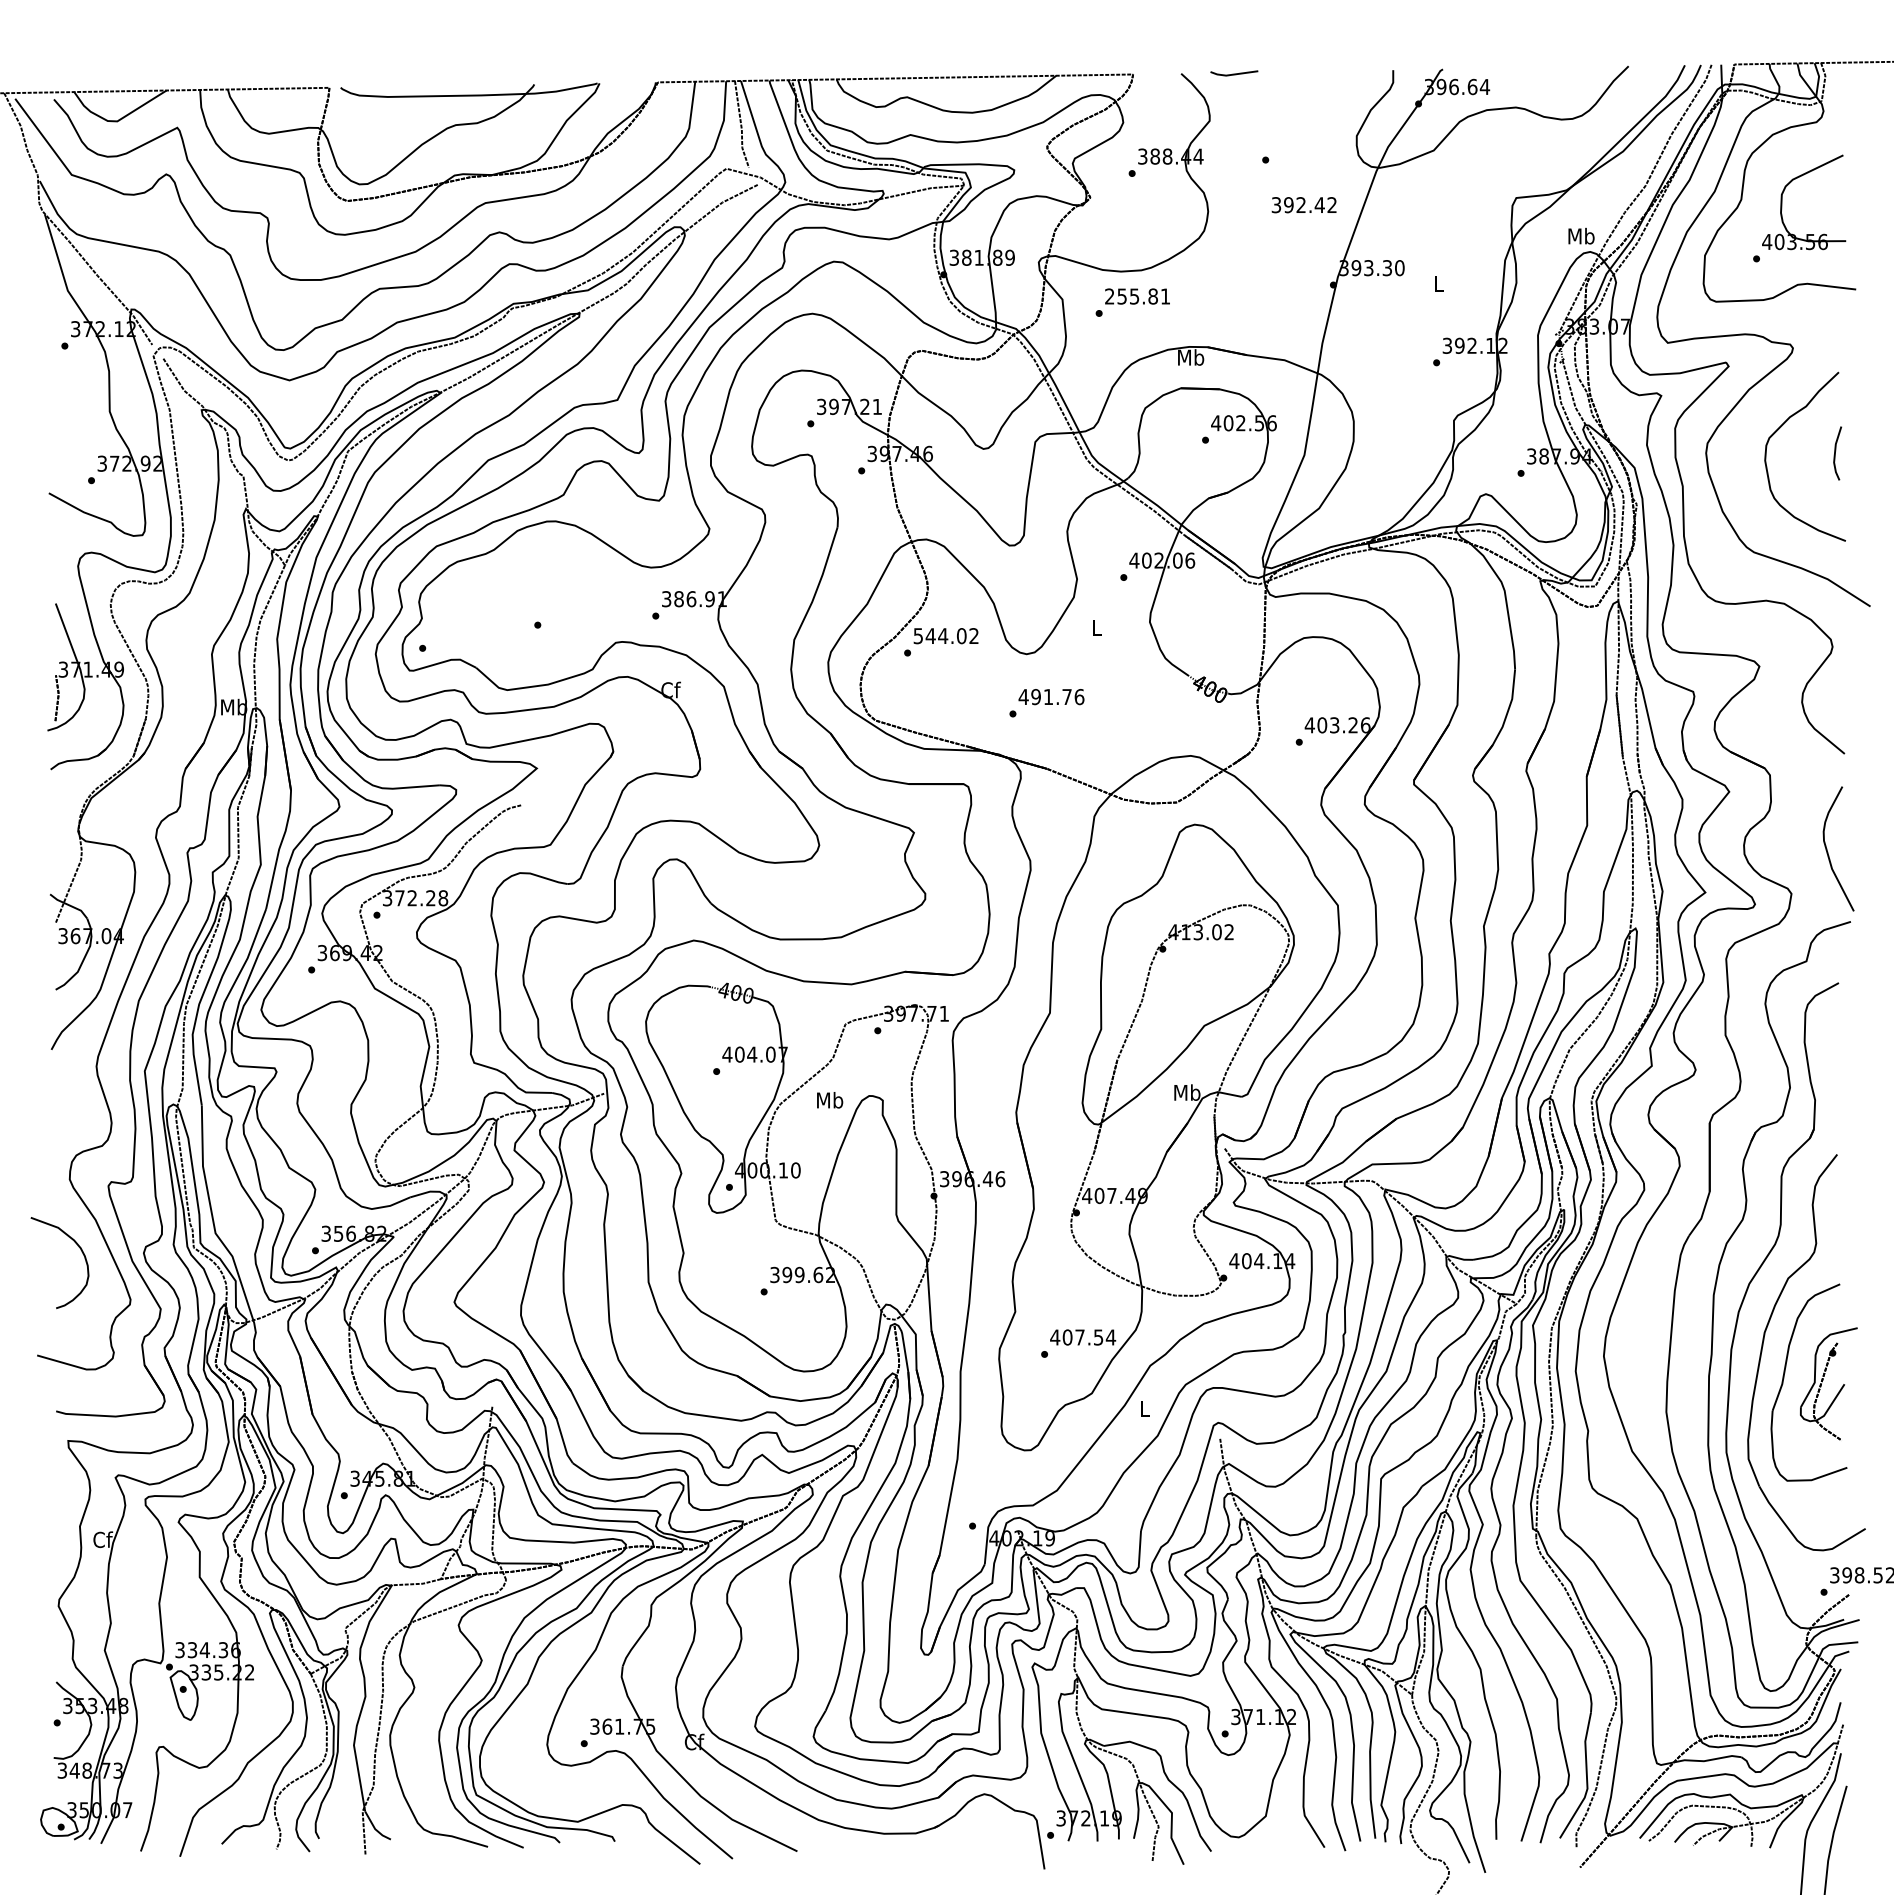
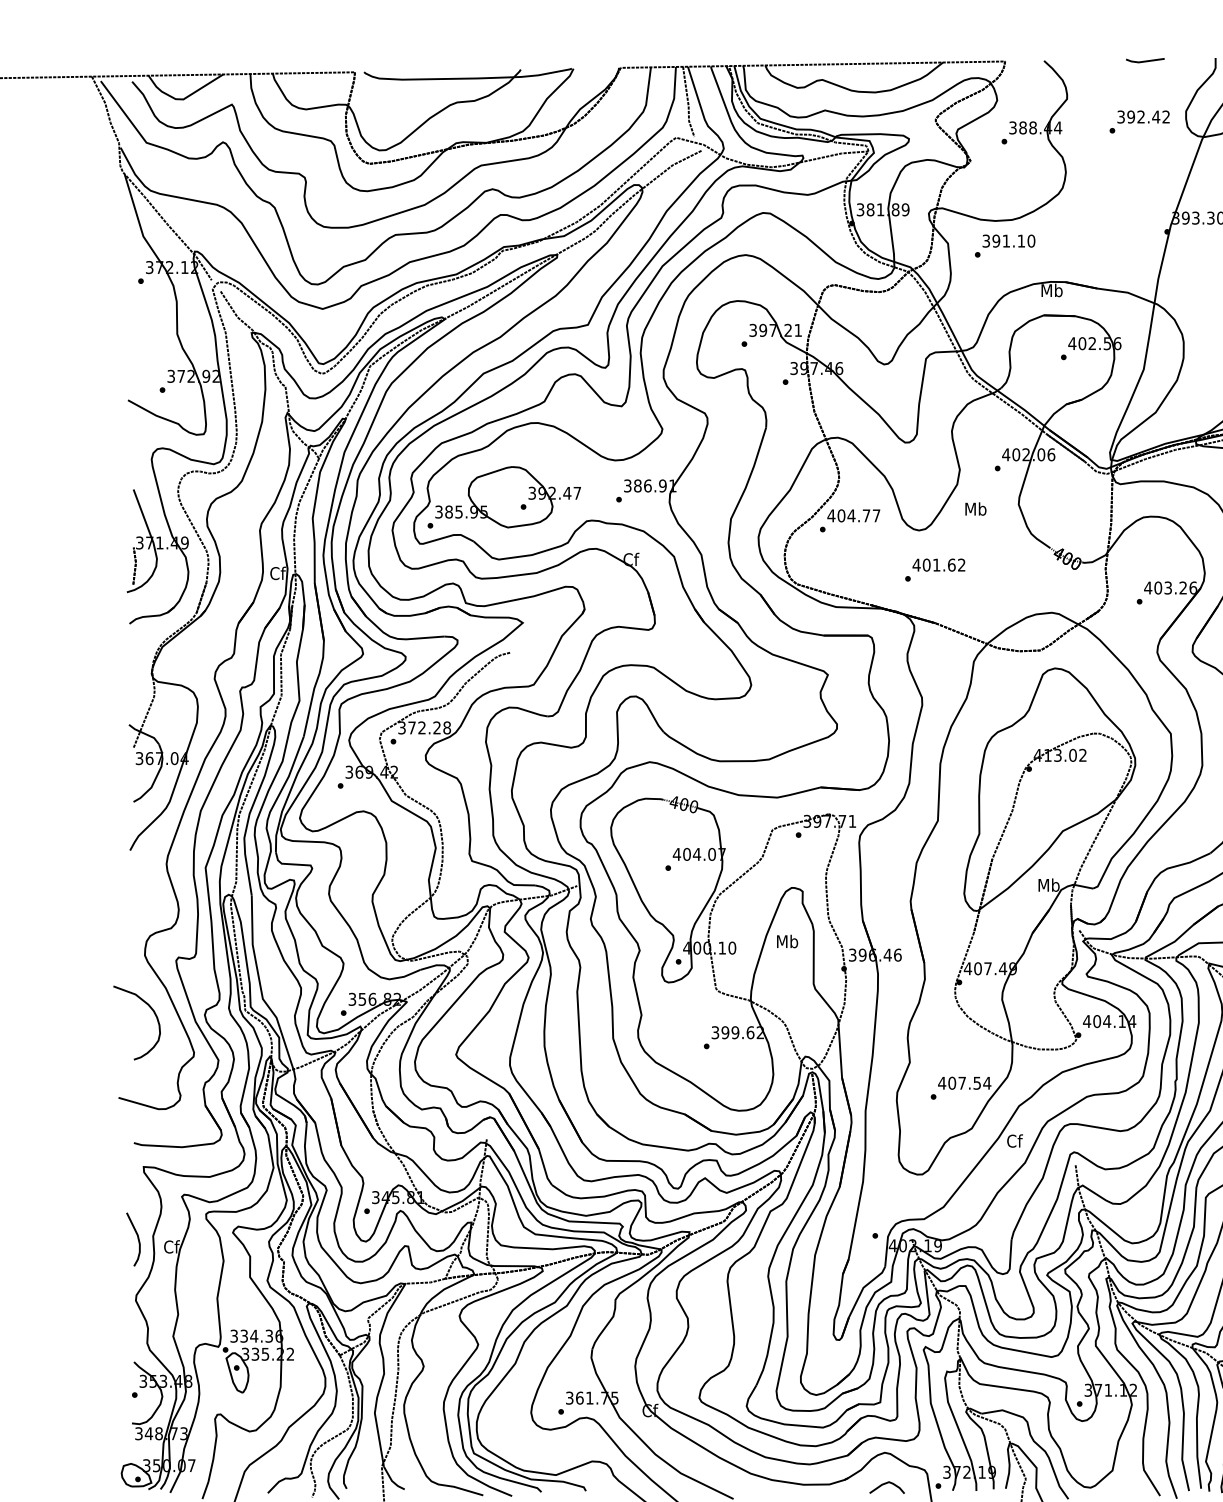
line: (1234, 73) -> (1145, 60), moved
text: (1303, 205) -> (1143, 117), moved
text: (1137, 296) -> (1008, 241), 255.81 -> 391.10
part: (518, 612) -> (507, 496), added
text: (1096, 627) -> (975, 508), L -> Mb
text: (945, 636) -> (853, 516), 544.02 -> 404.77
text: (1057, 696) -> (944, 564), 491.76 -> 401.62
text: (234, 706) -> (278, 572), Mb -> Cf
text: (830, 1100) -> (787, 941), moved
text: (1145, 1408) -> (1015, 1140), L -> Cf
curve: (60, 1528) -> (137, 1237), added
curve: (987, 1832) -> (887, 1483), added

